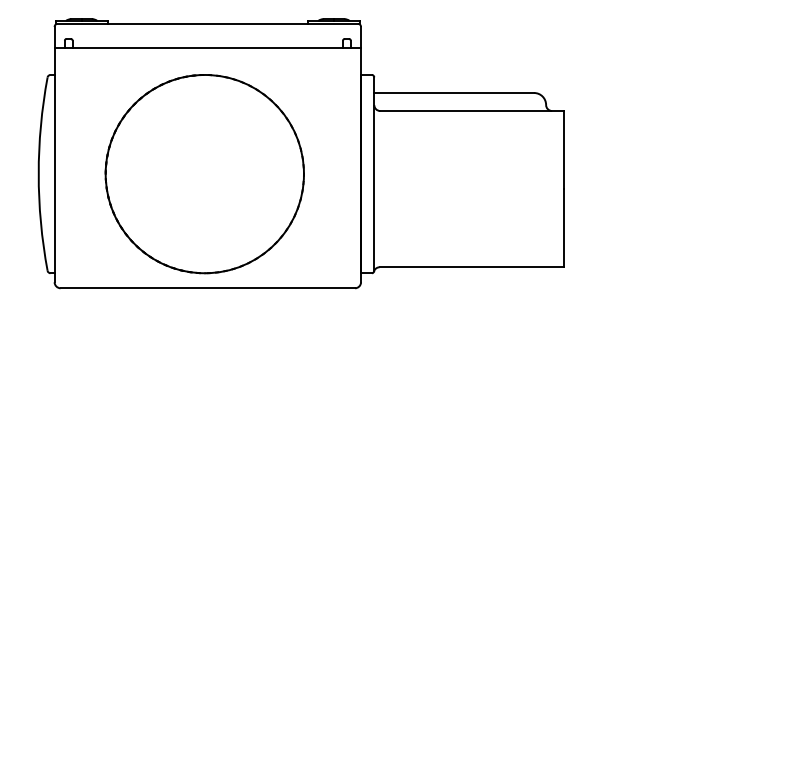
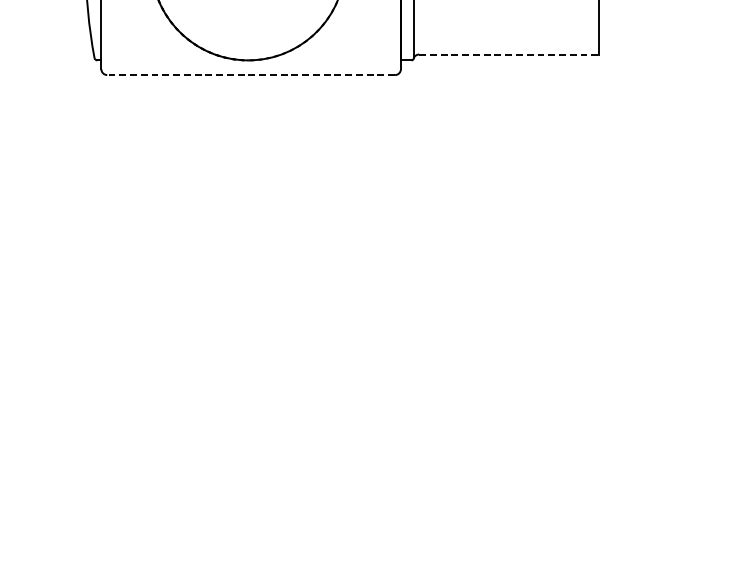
line: (472, 267) -> (509, 54), solid -> dashed
line: (207, 288) -> (250, 75), solid -> dashed

